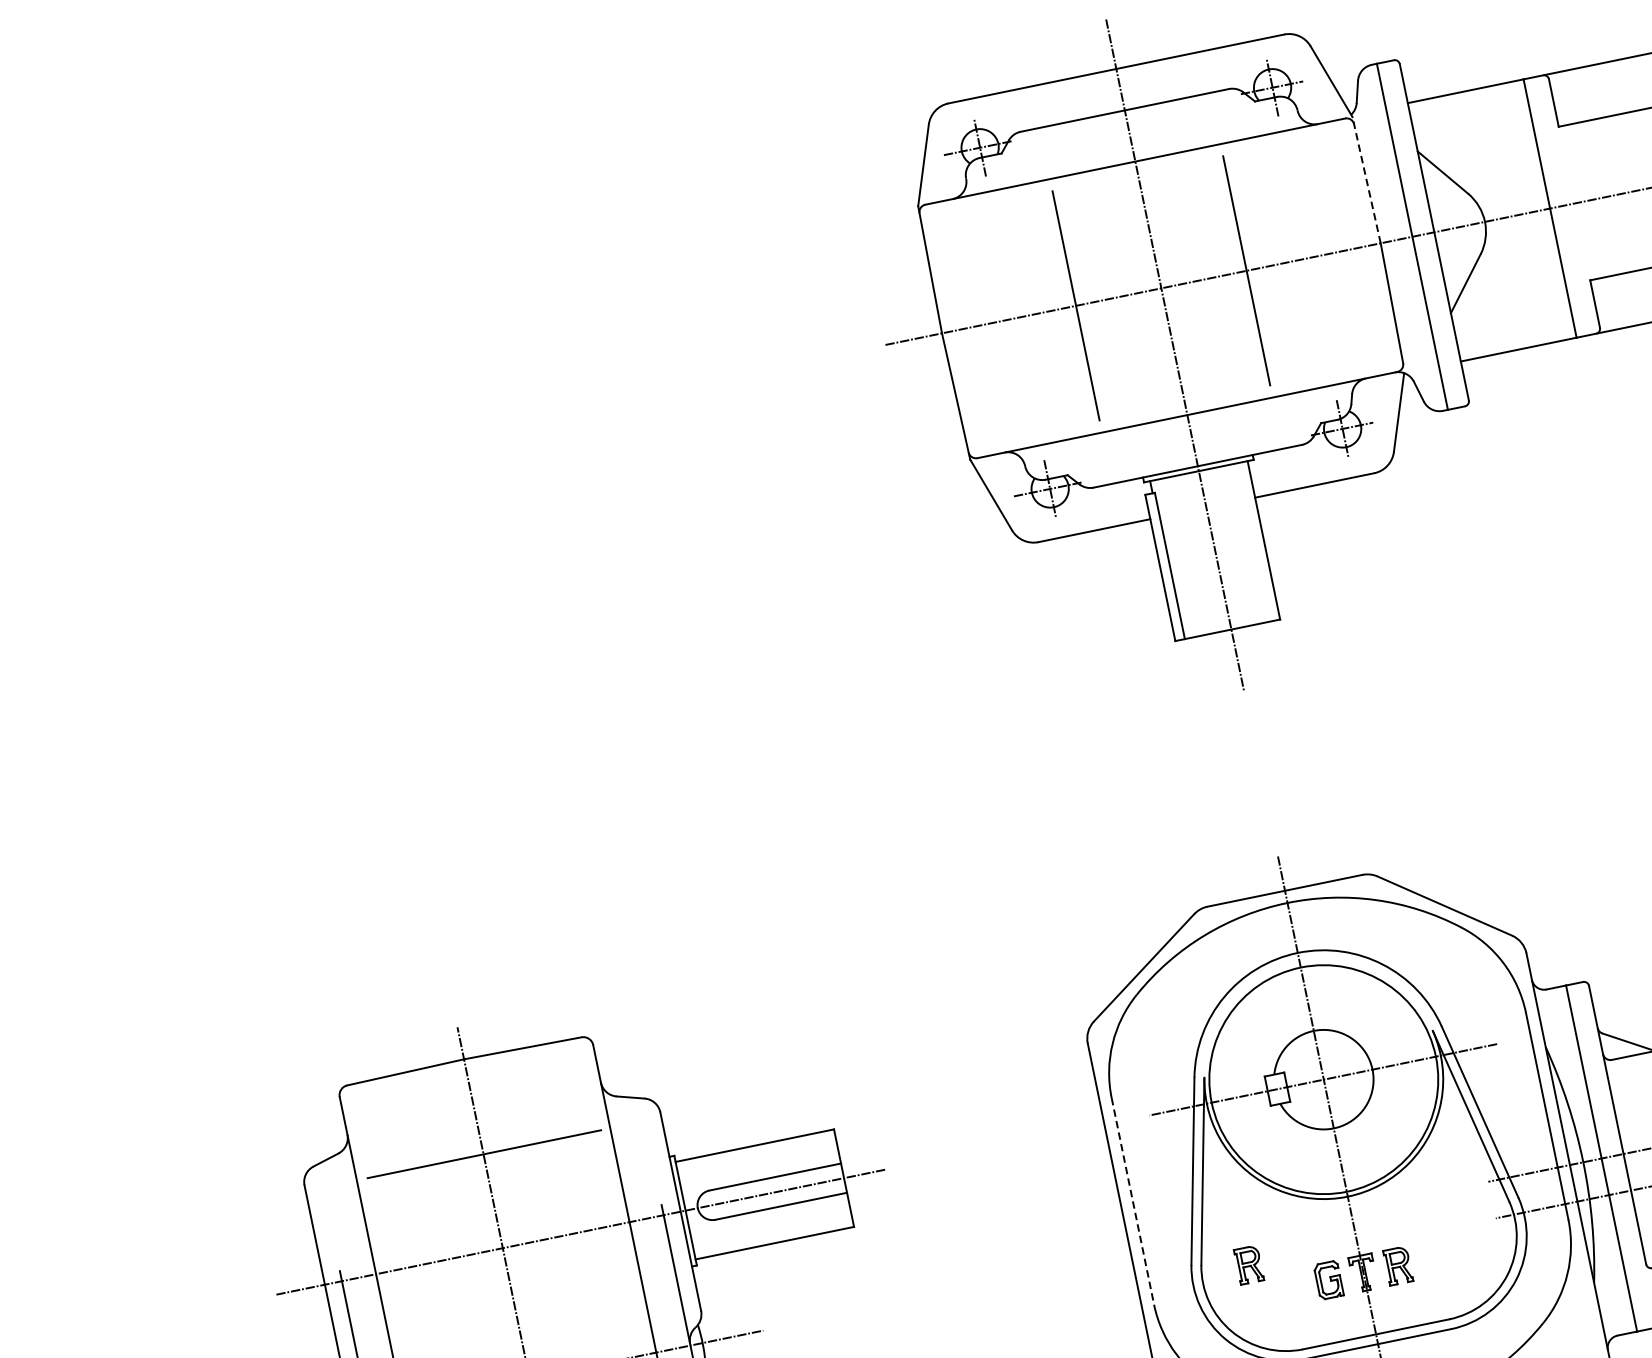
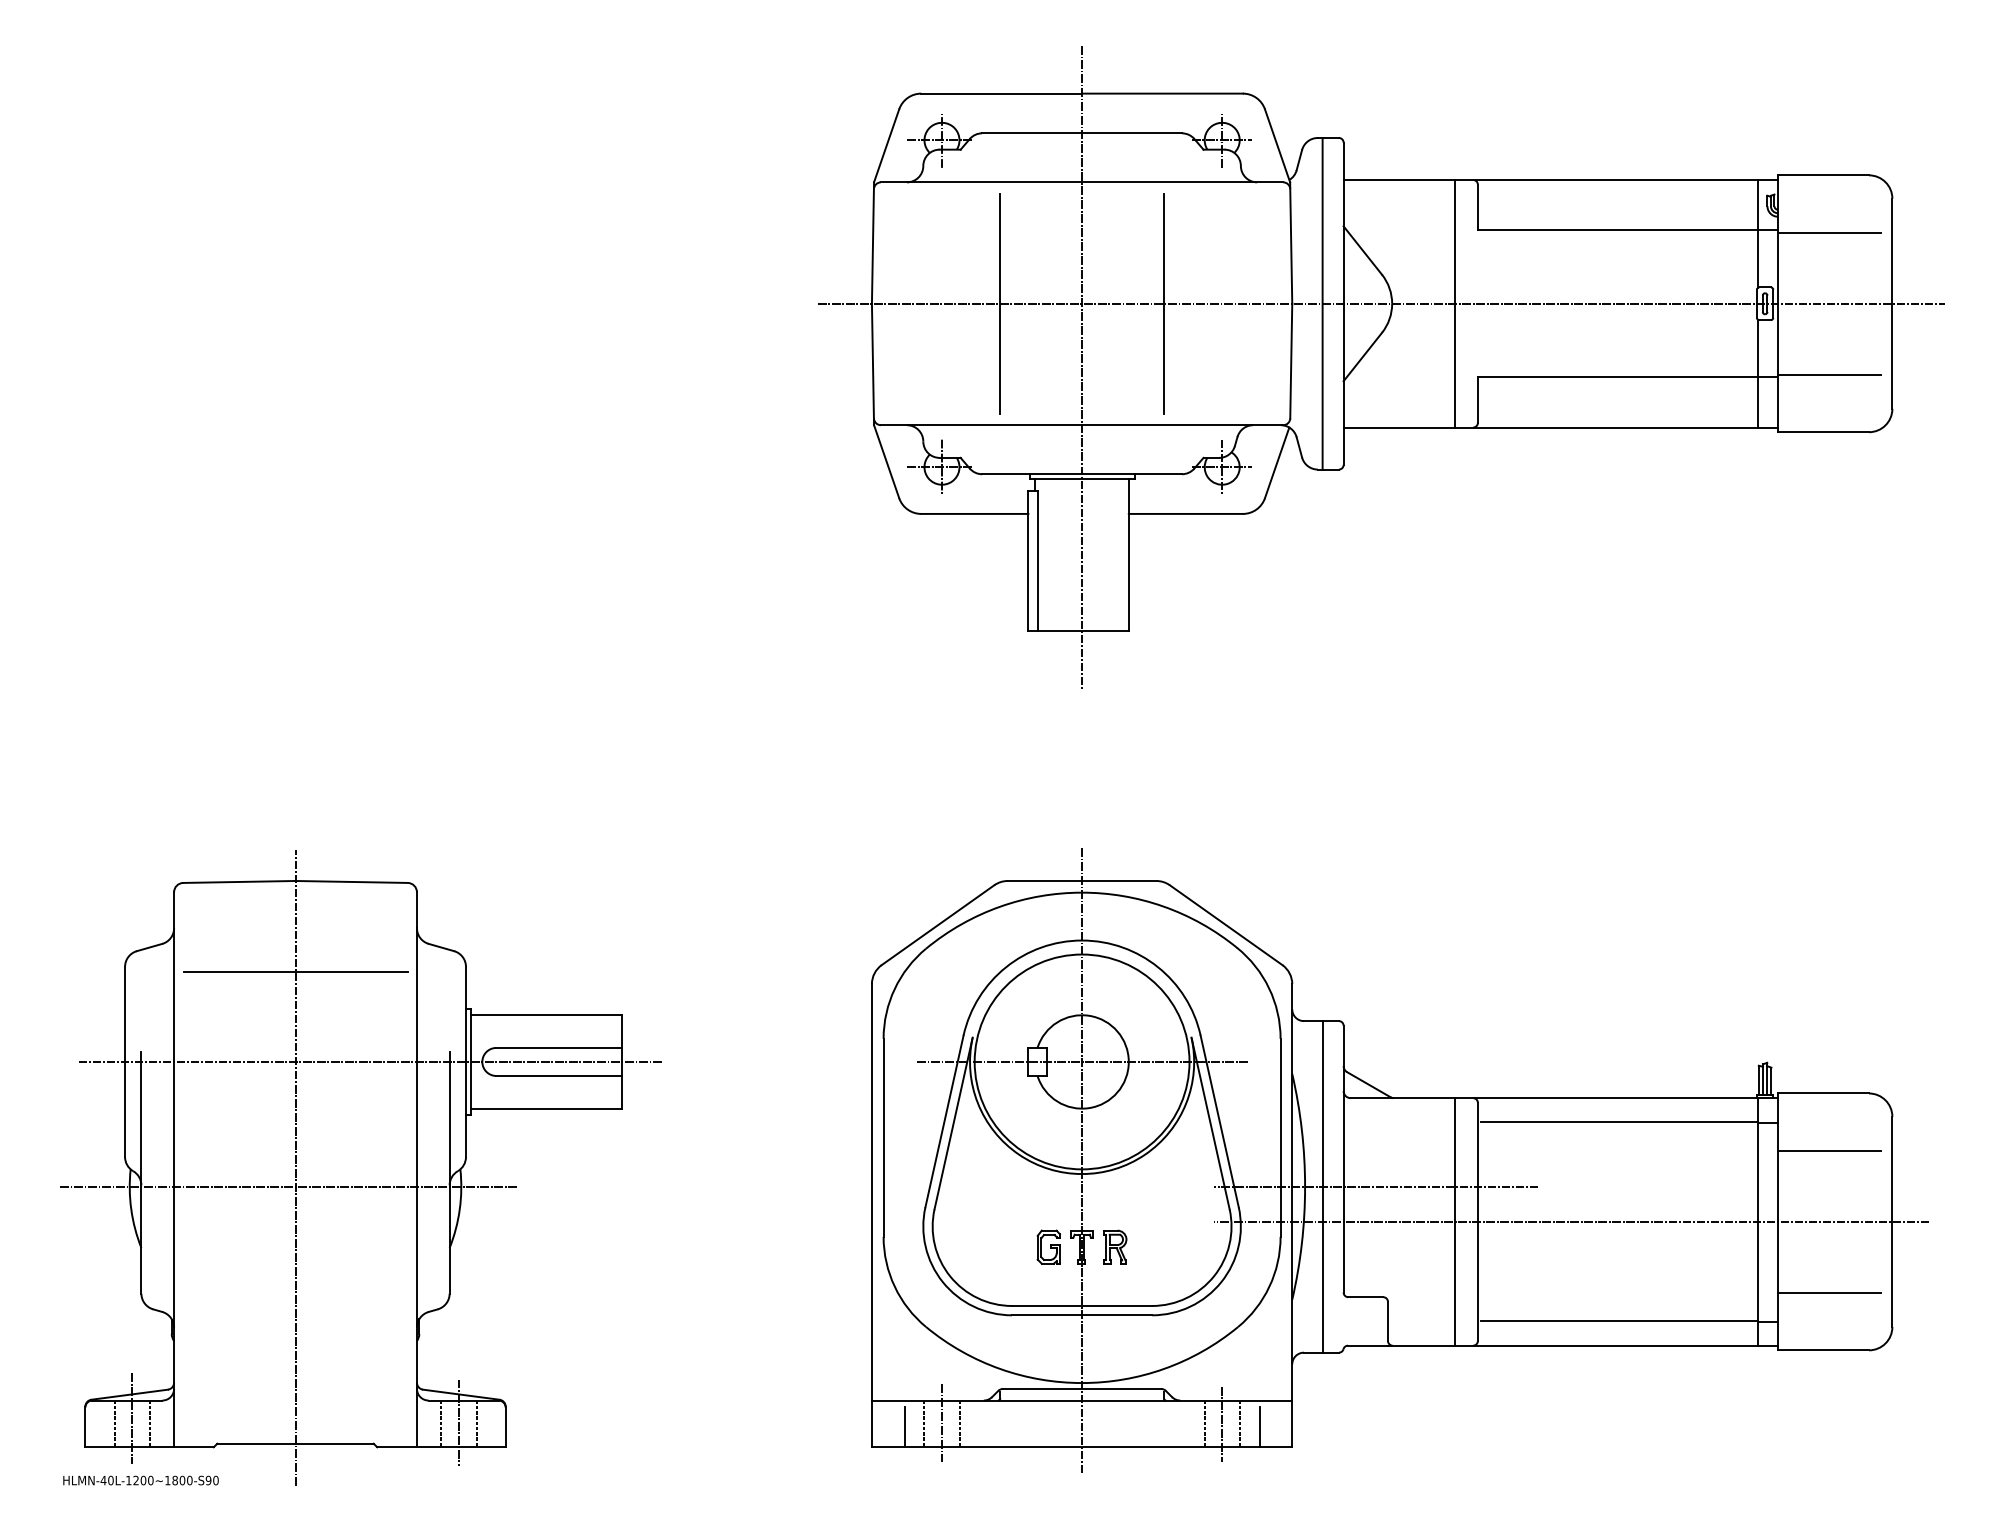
line: (1367, 180) -> (1291, 243), dashed -> solid
line: (1132, 1202) -> (883, 1138), dashed -> solid
part: (1249, 1264) -> (978, 1217), removed

